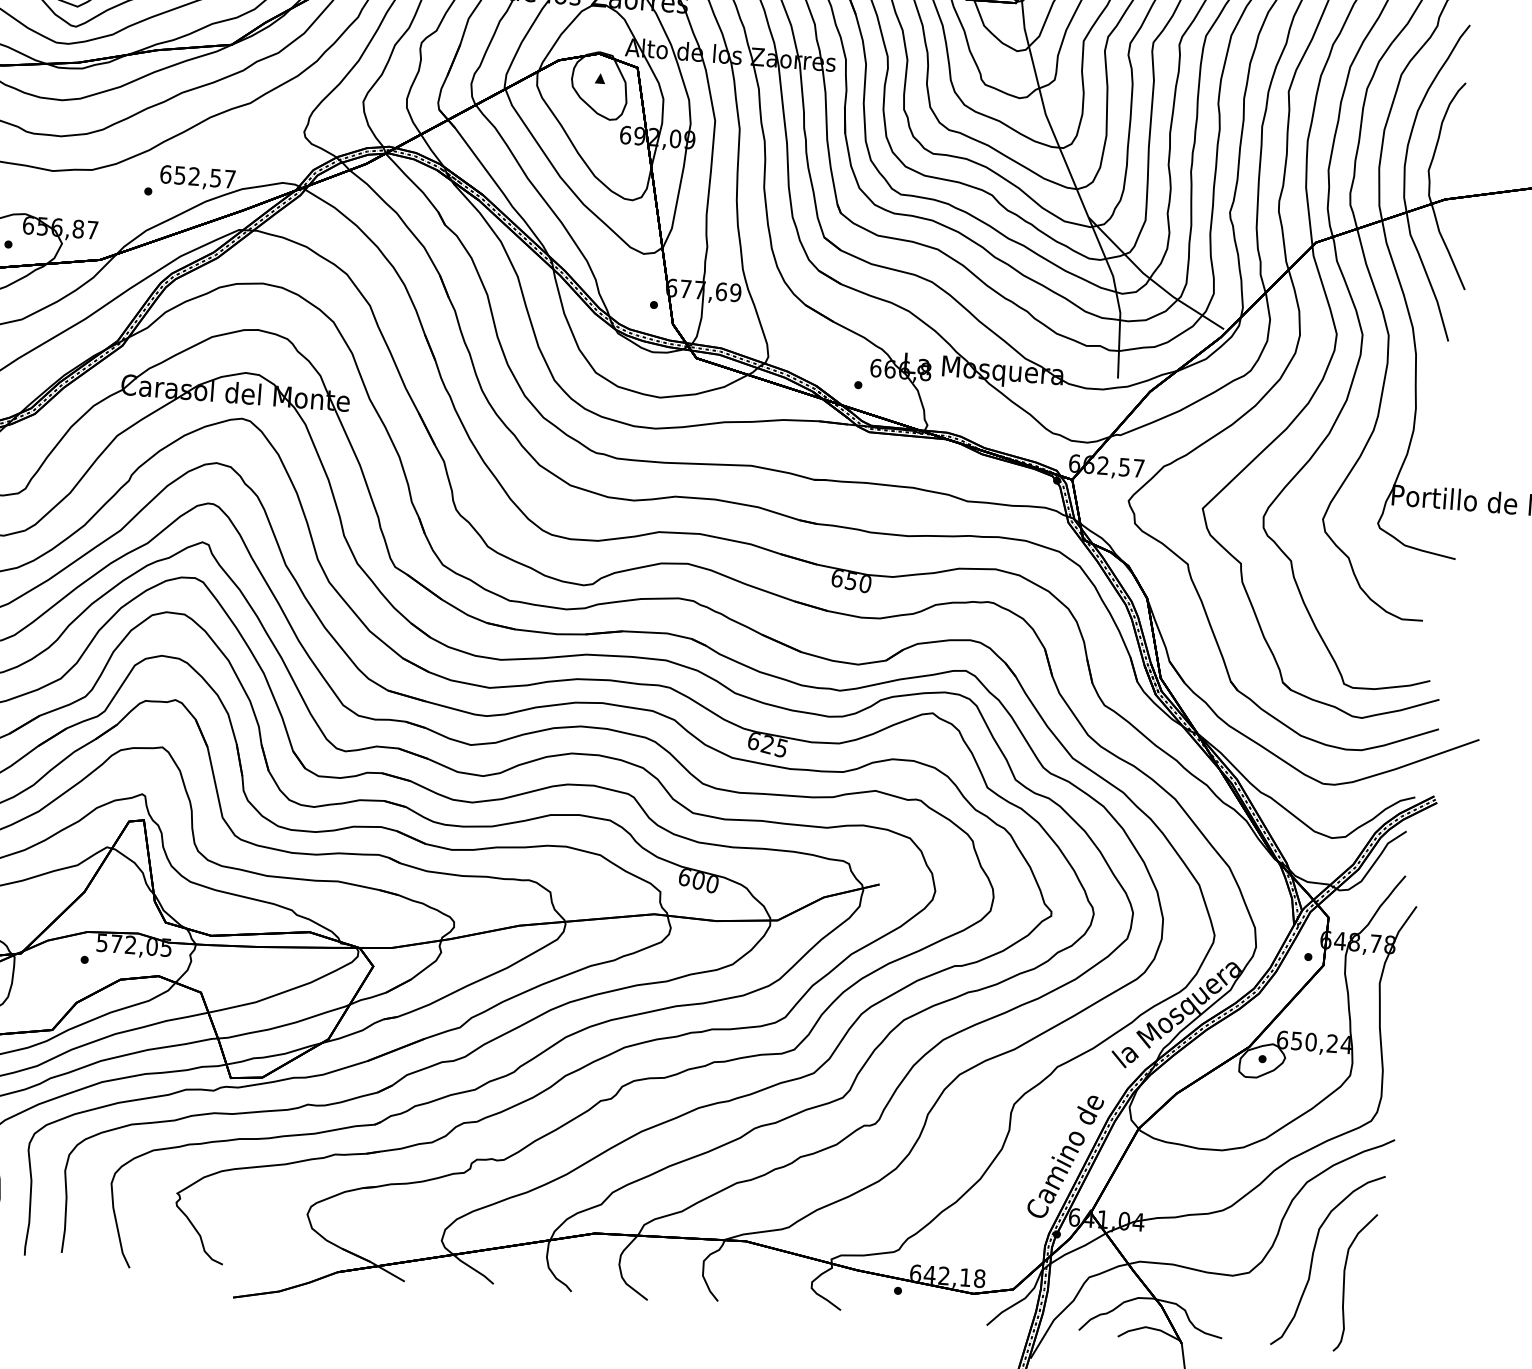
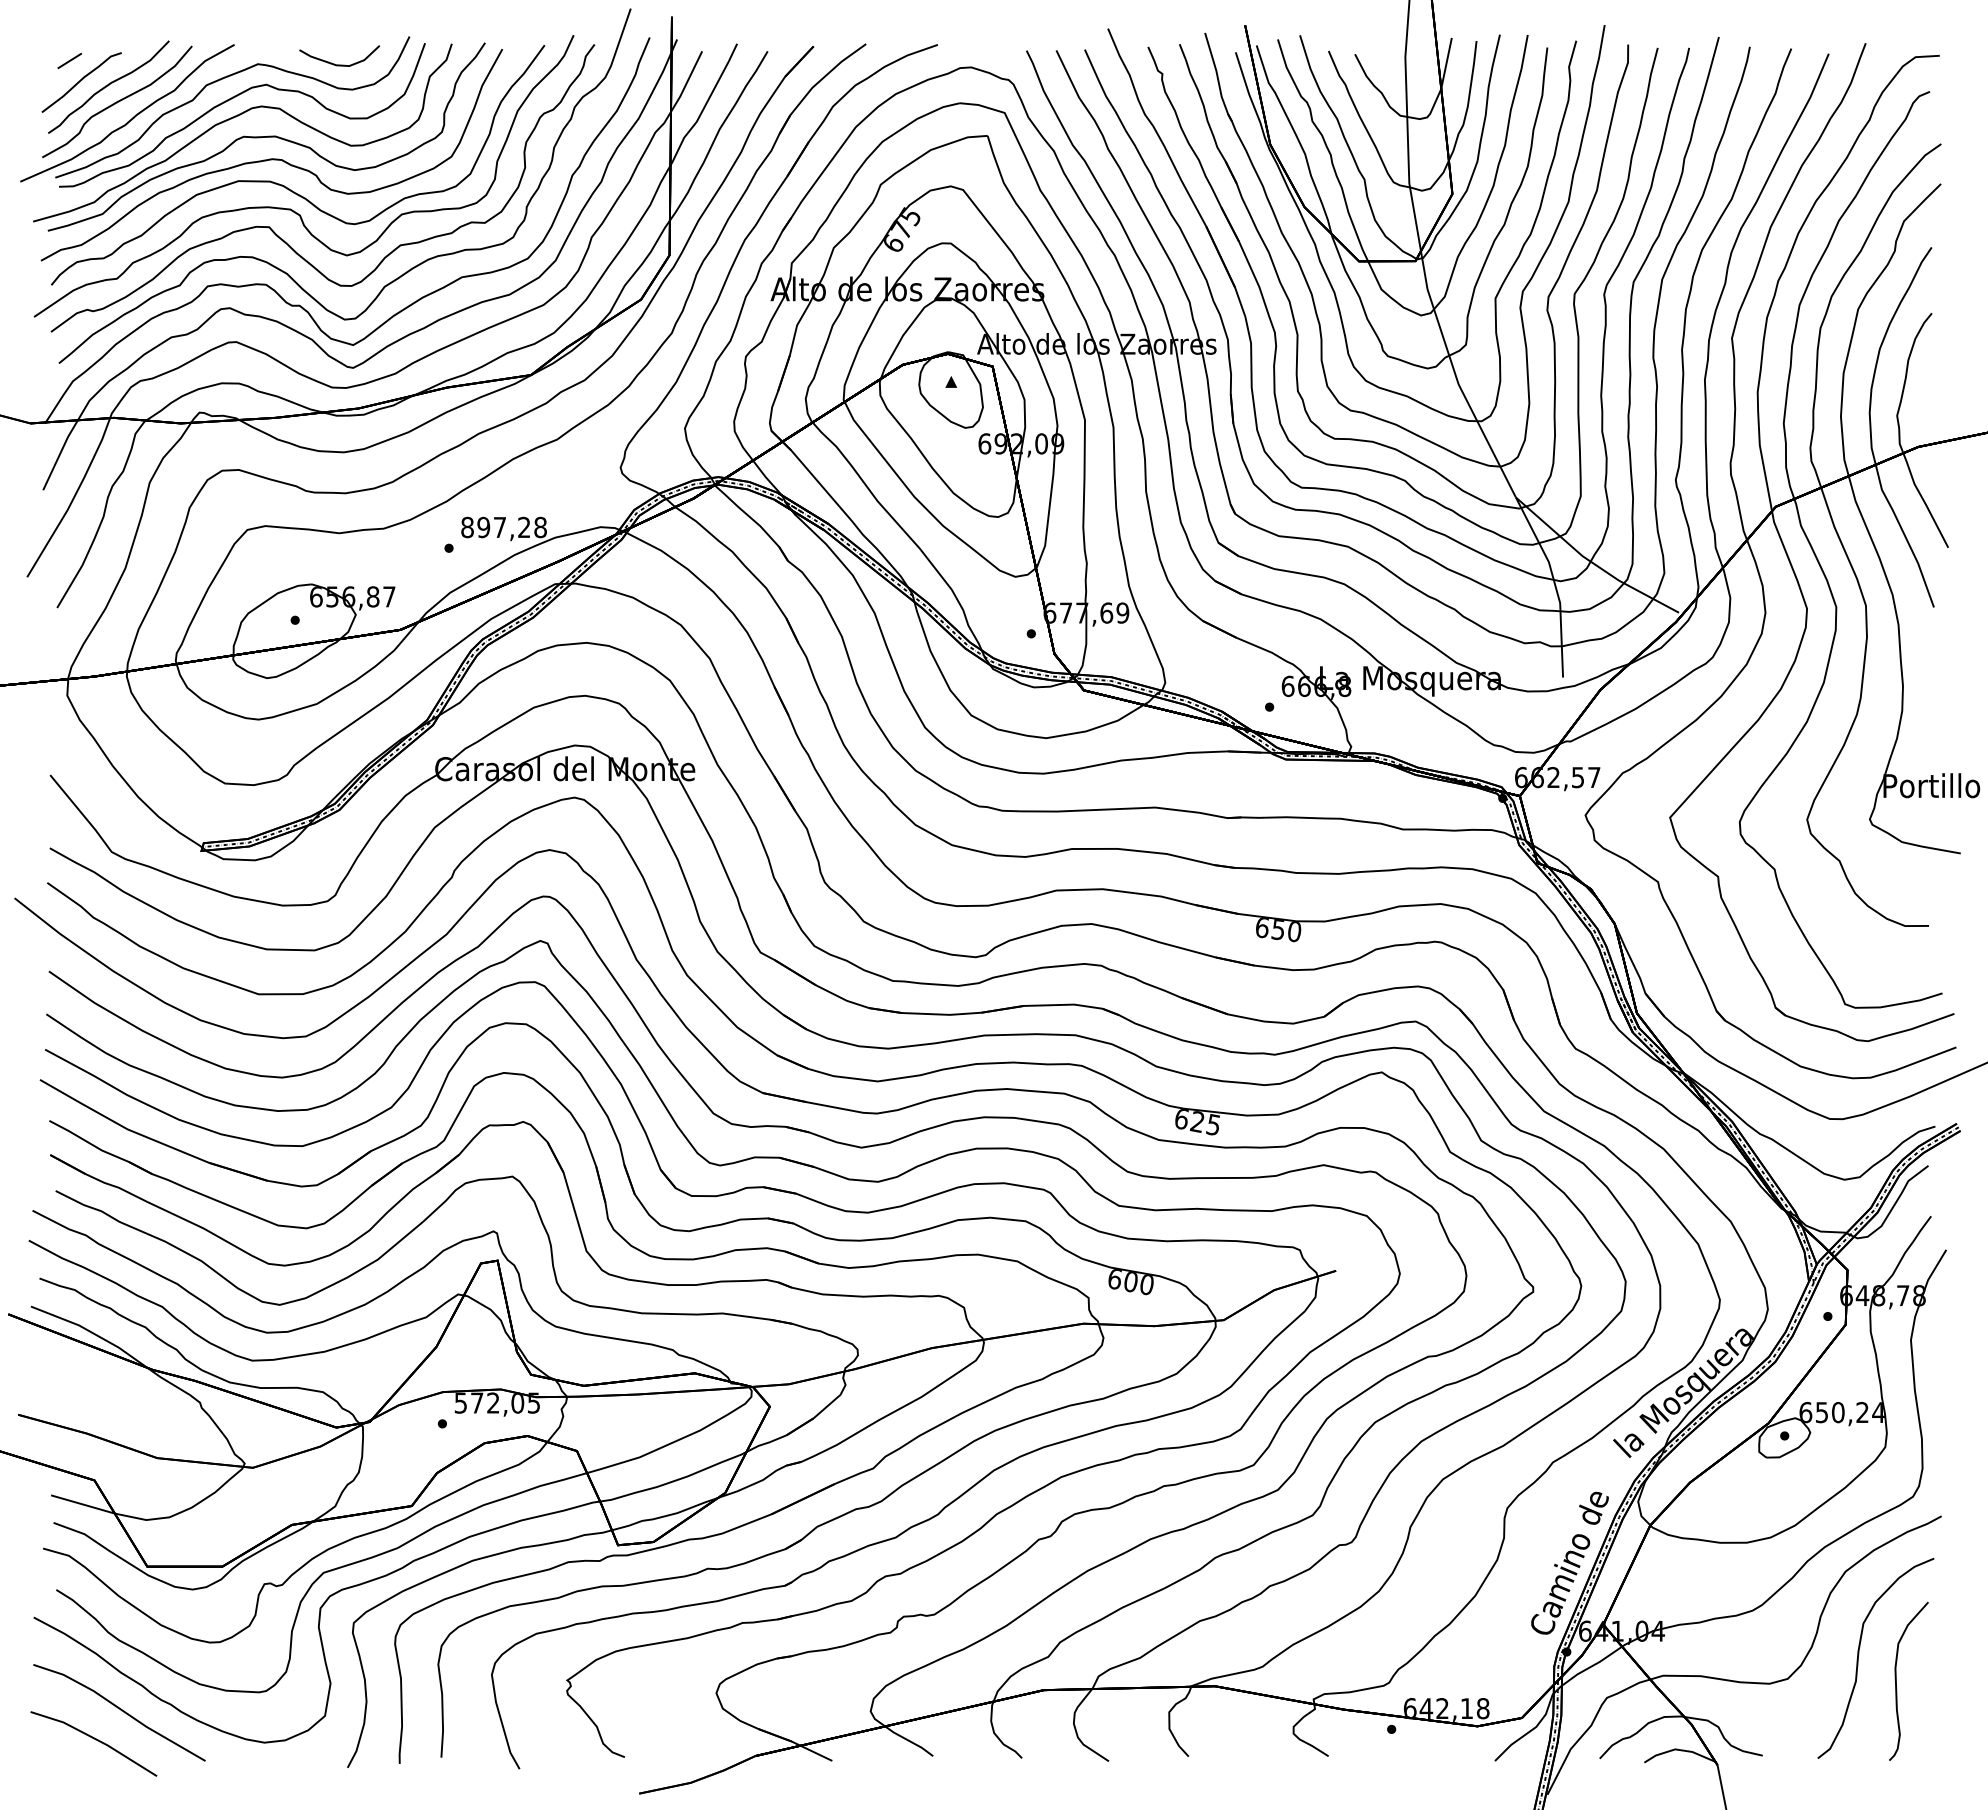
text: (197, 176) -> (503, 527), 652,57 -> 897,28

